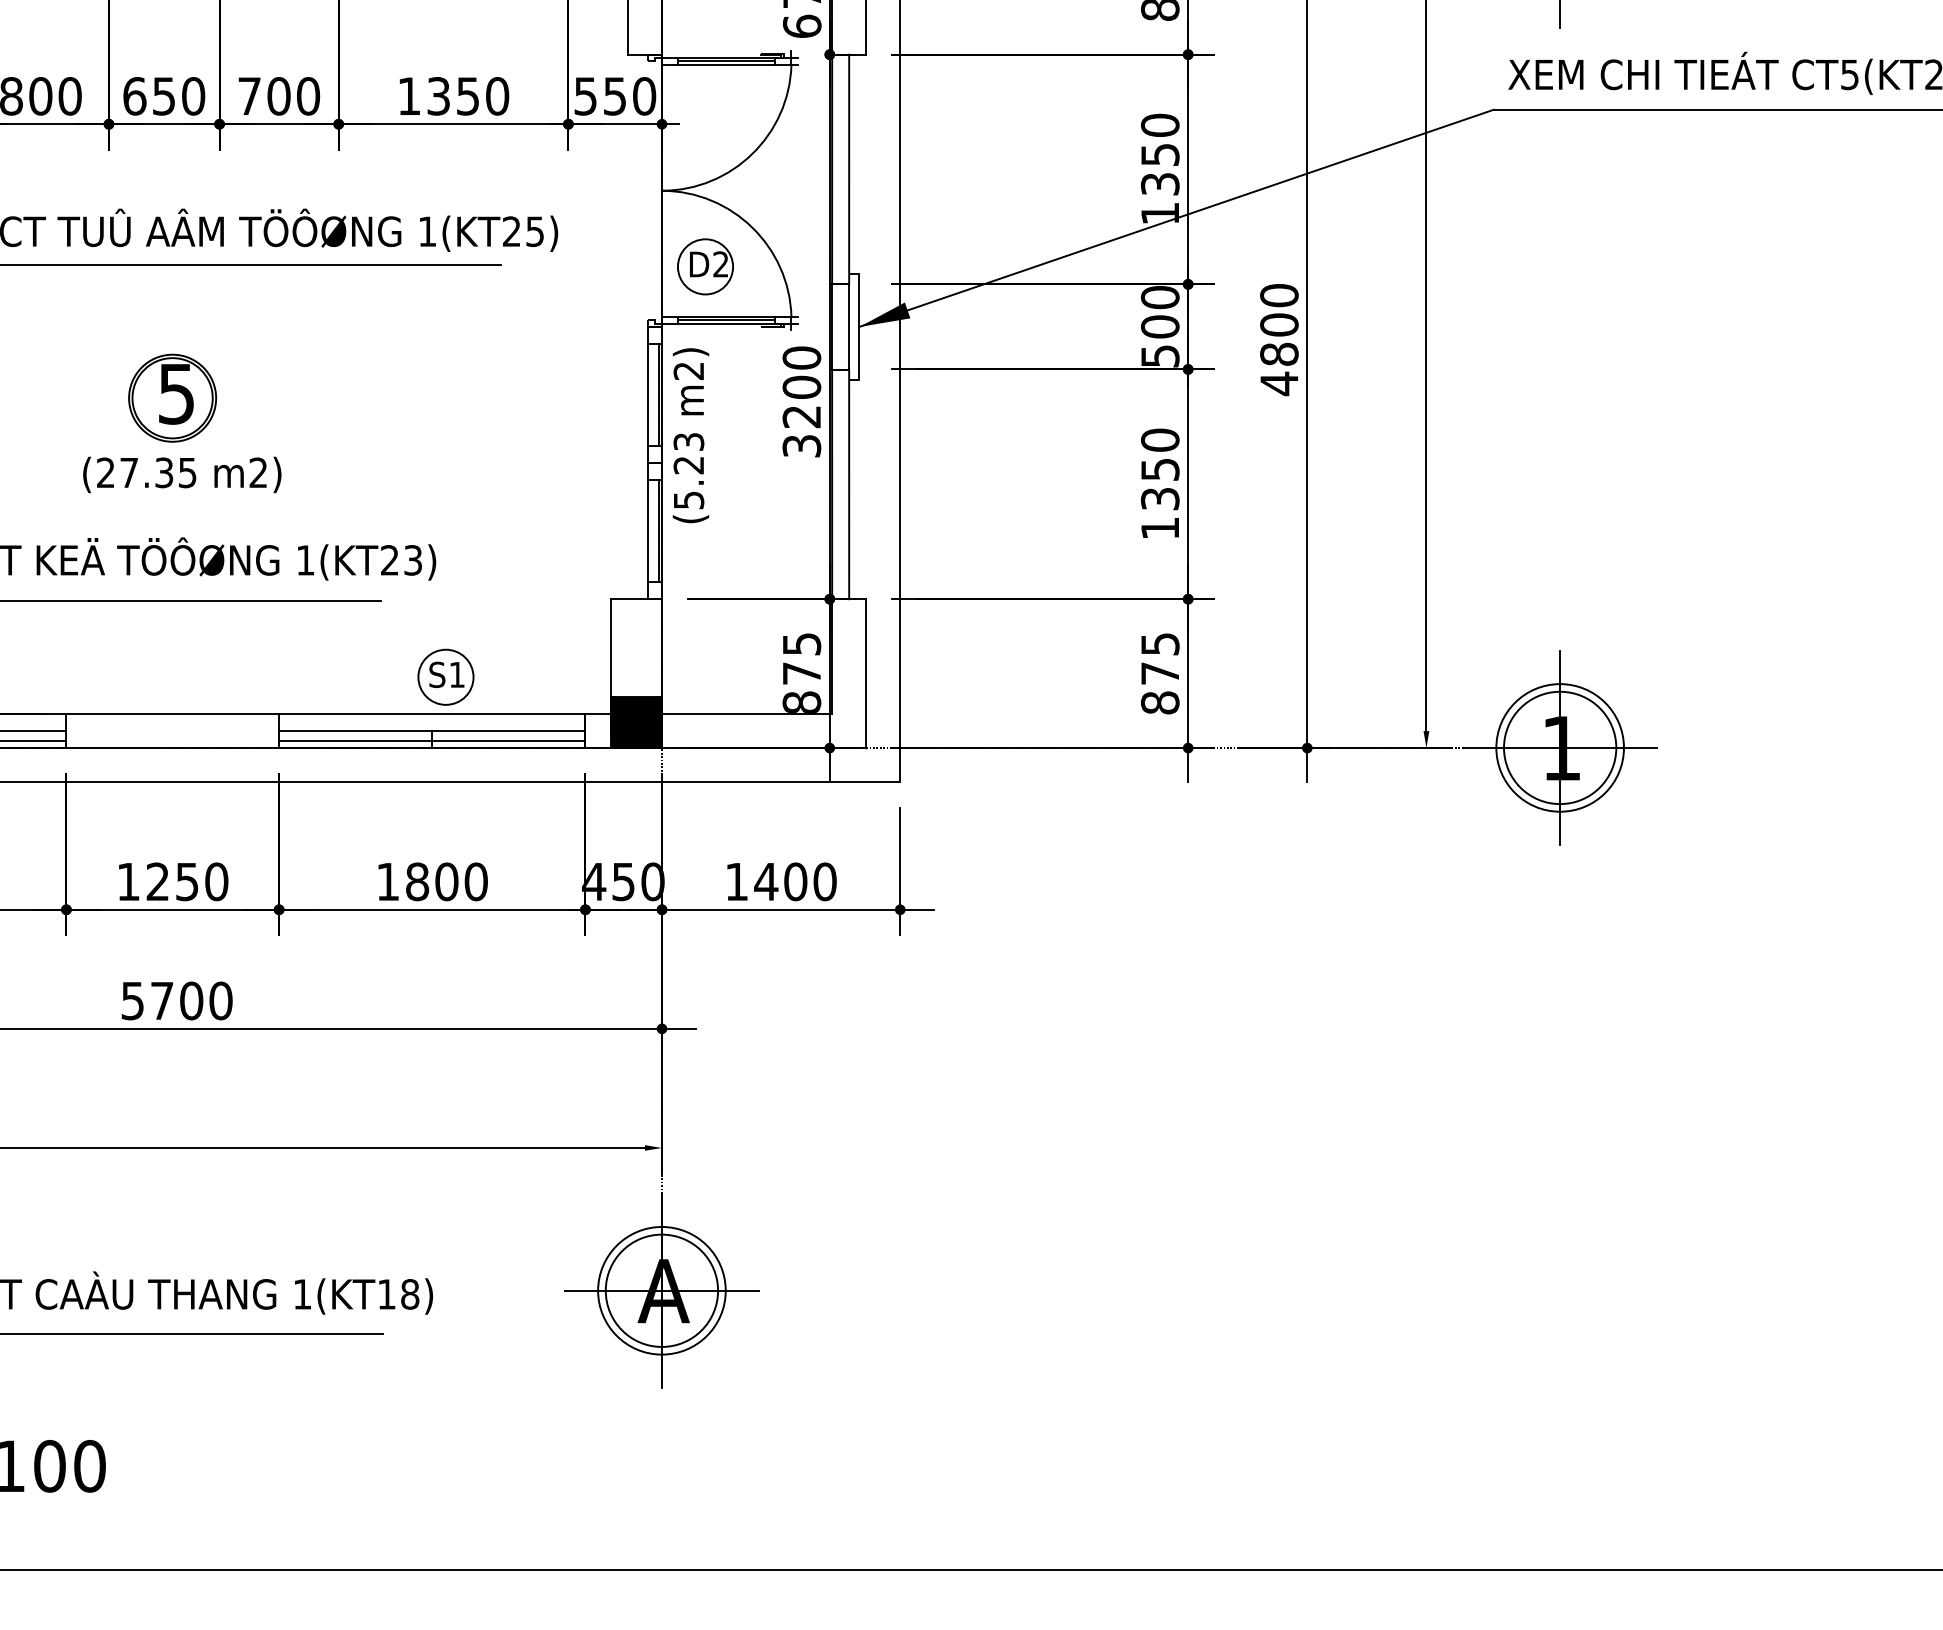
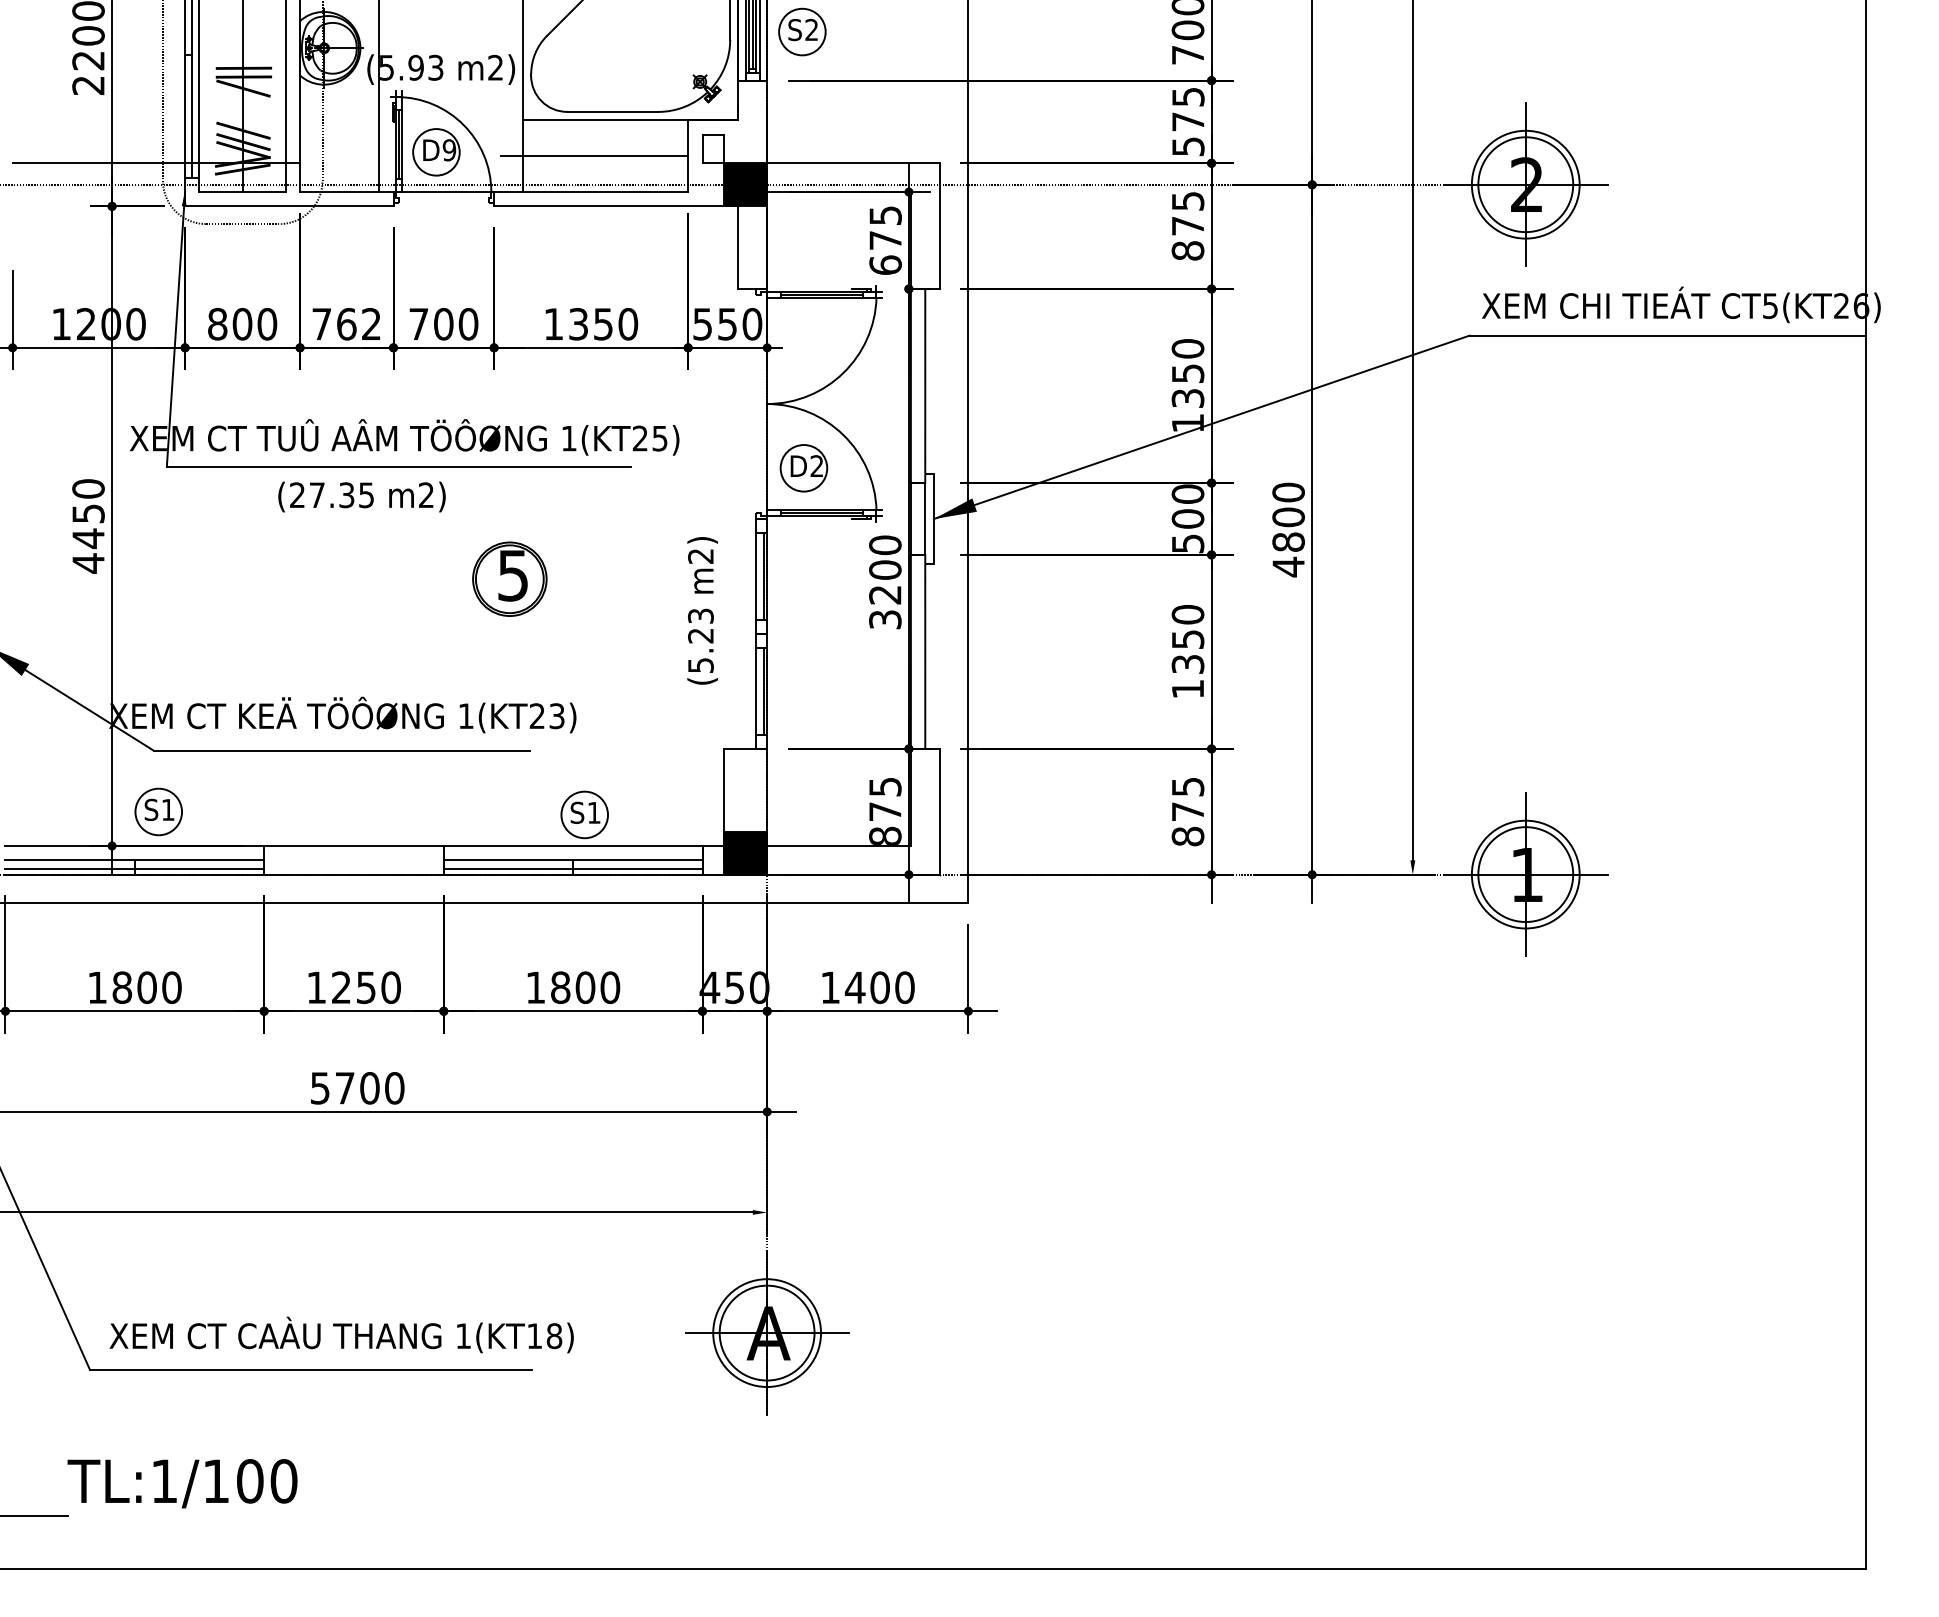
text: (163, 96) -> (346, 324), 650 -> 762
part: (172, 397) -> (509, 578), moved
text: (690, 435) -> (702, 610), moved
text: (181, 474) -> (361, 496), moved

